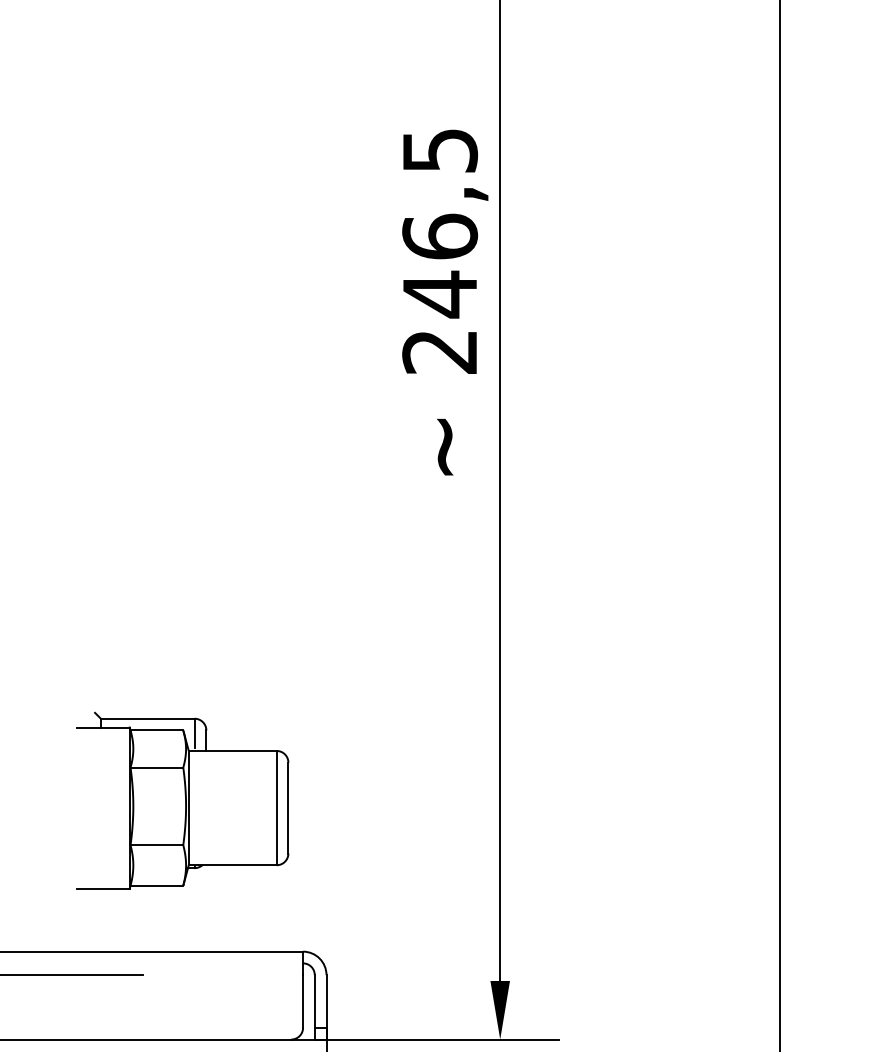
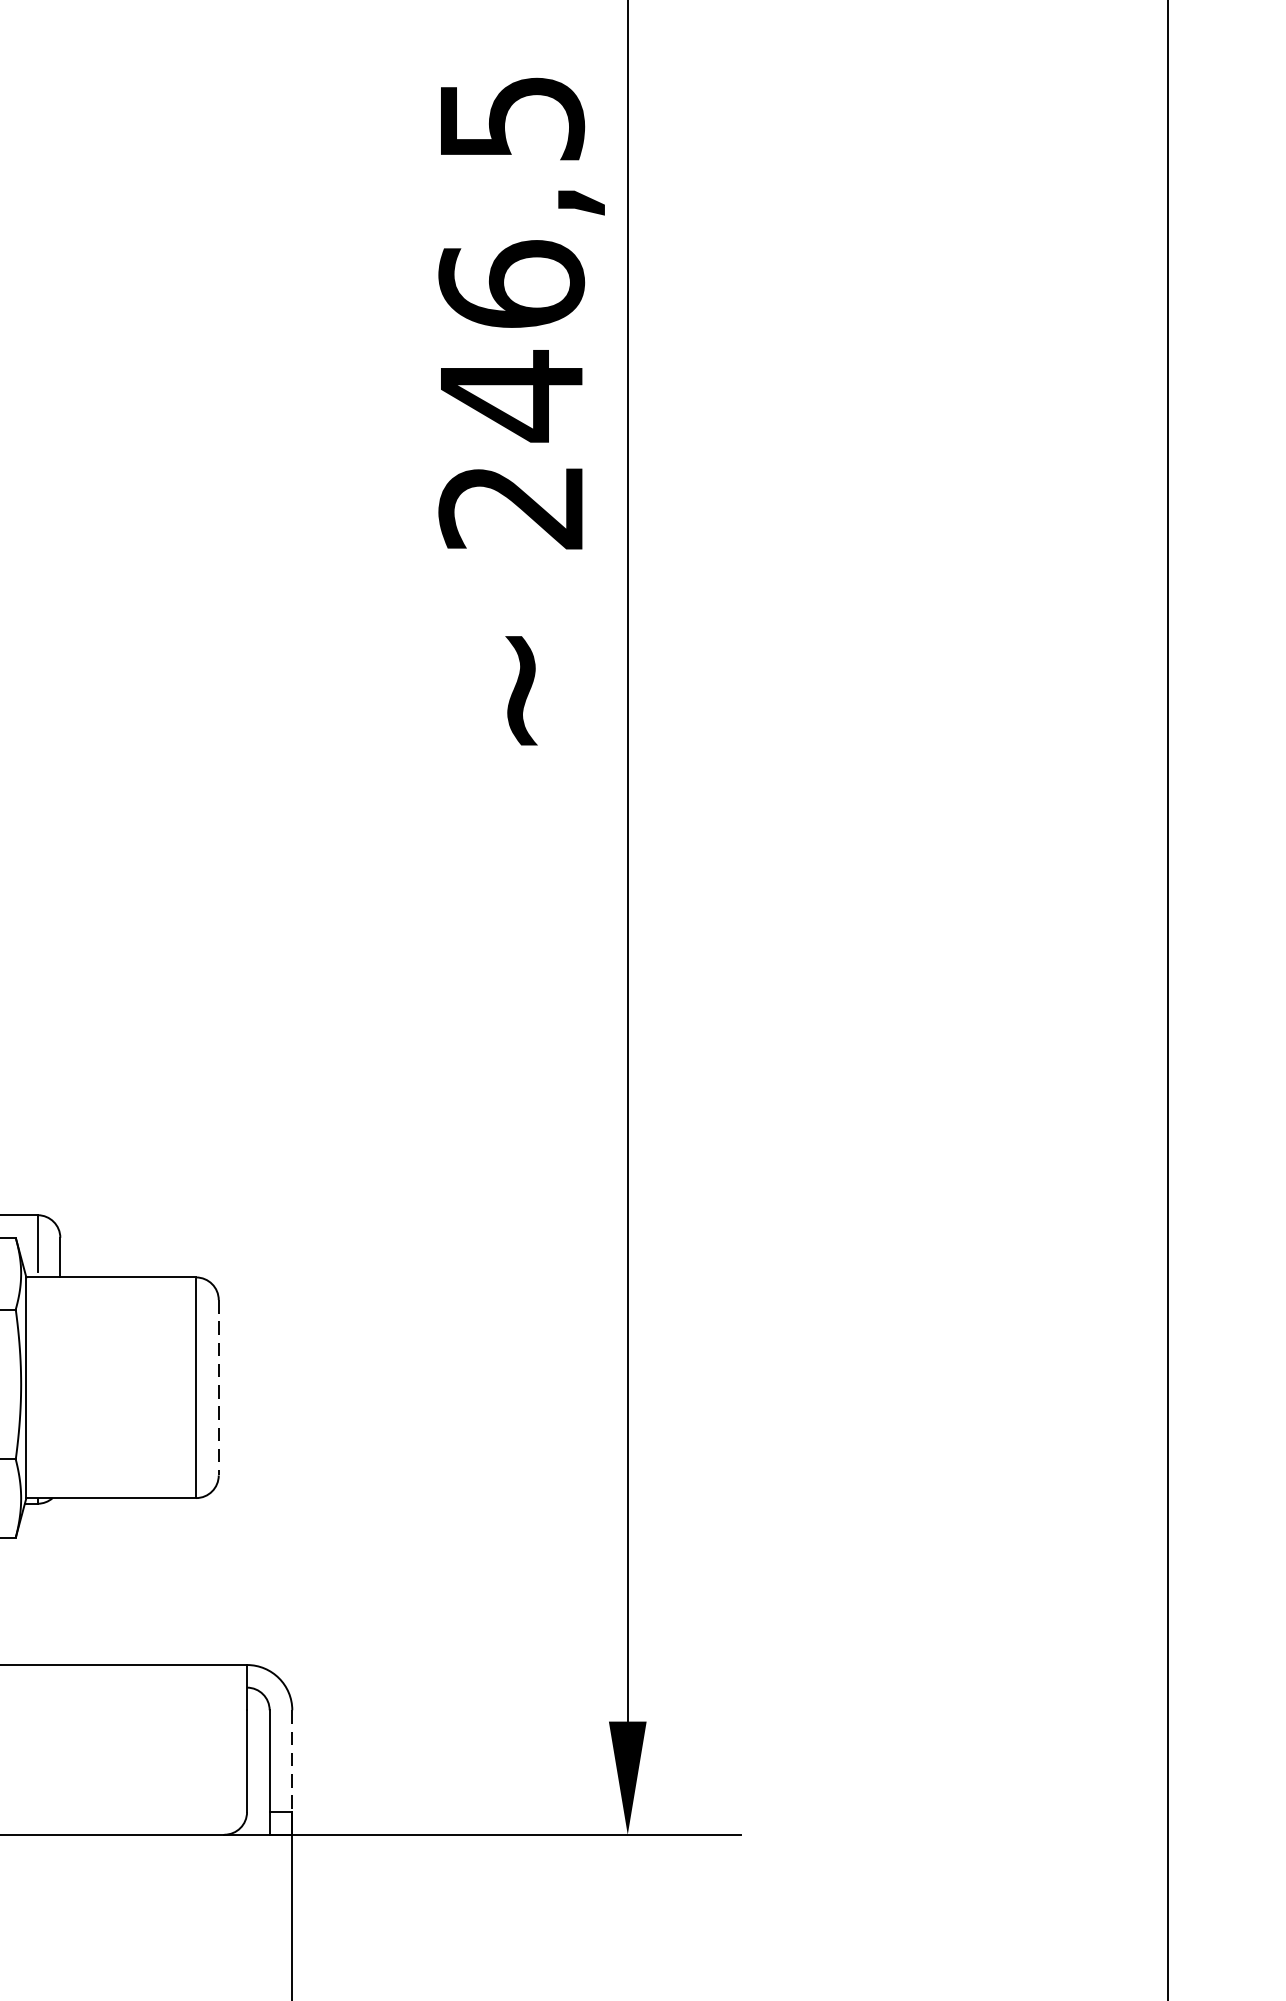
line: (288, 808) -> (218, 1388), solid -> dashed
line: (326, 1001) -> (292, 1761), solid -> dashed

